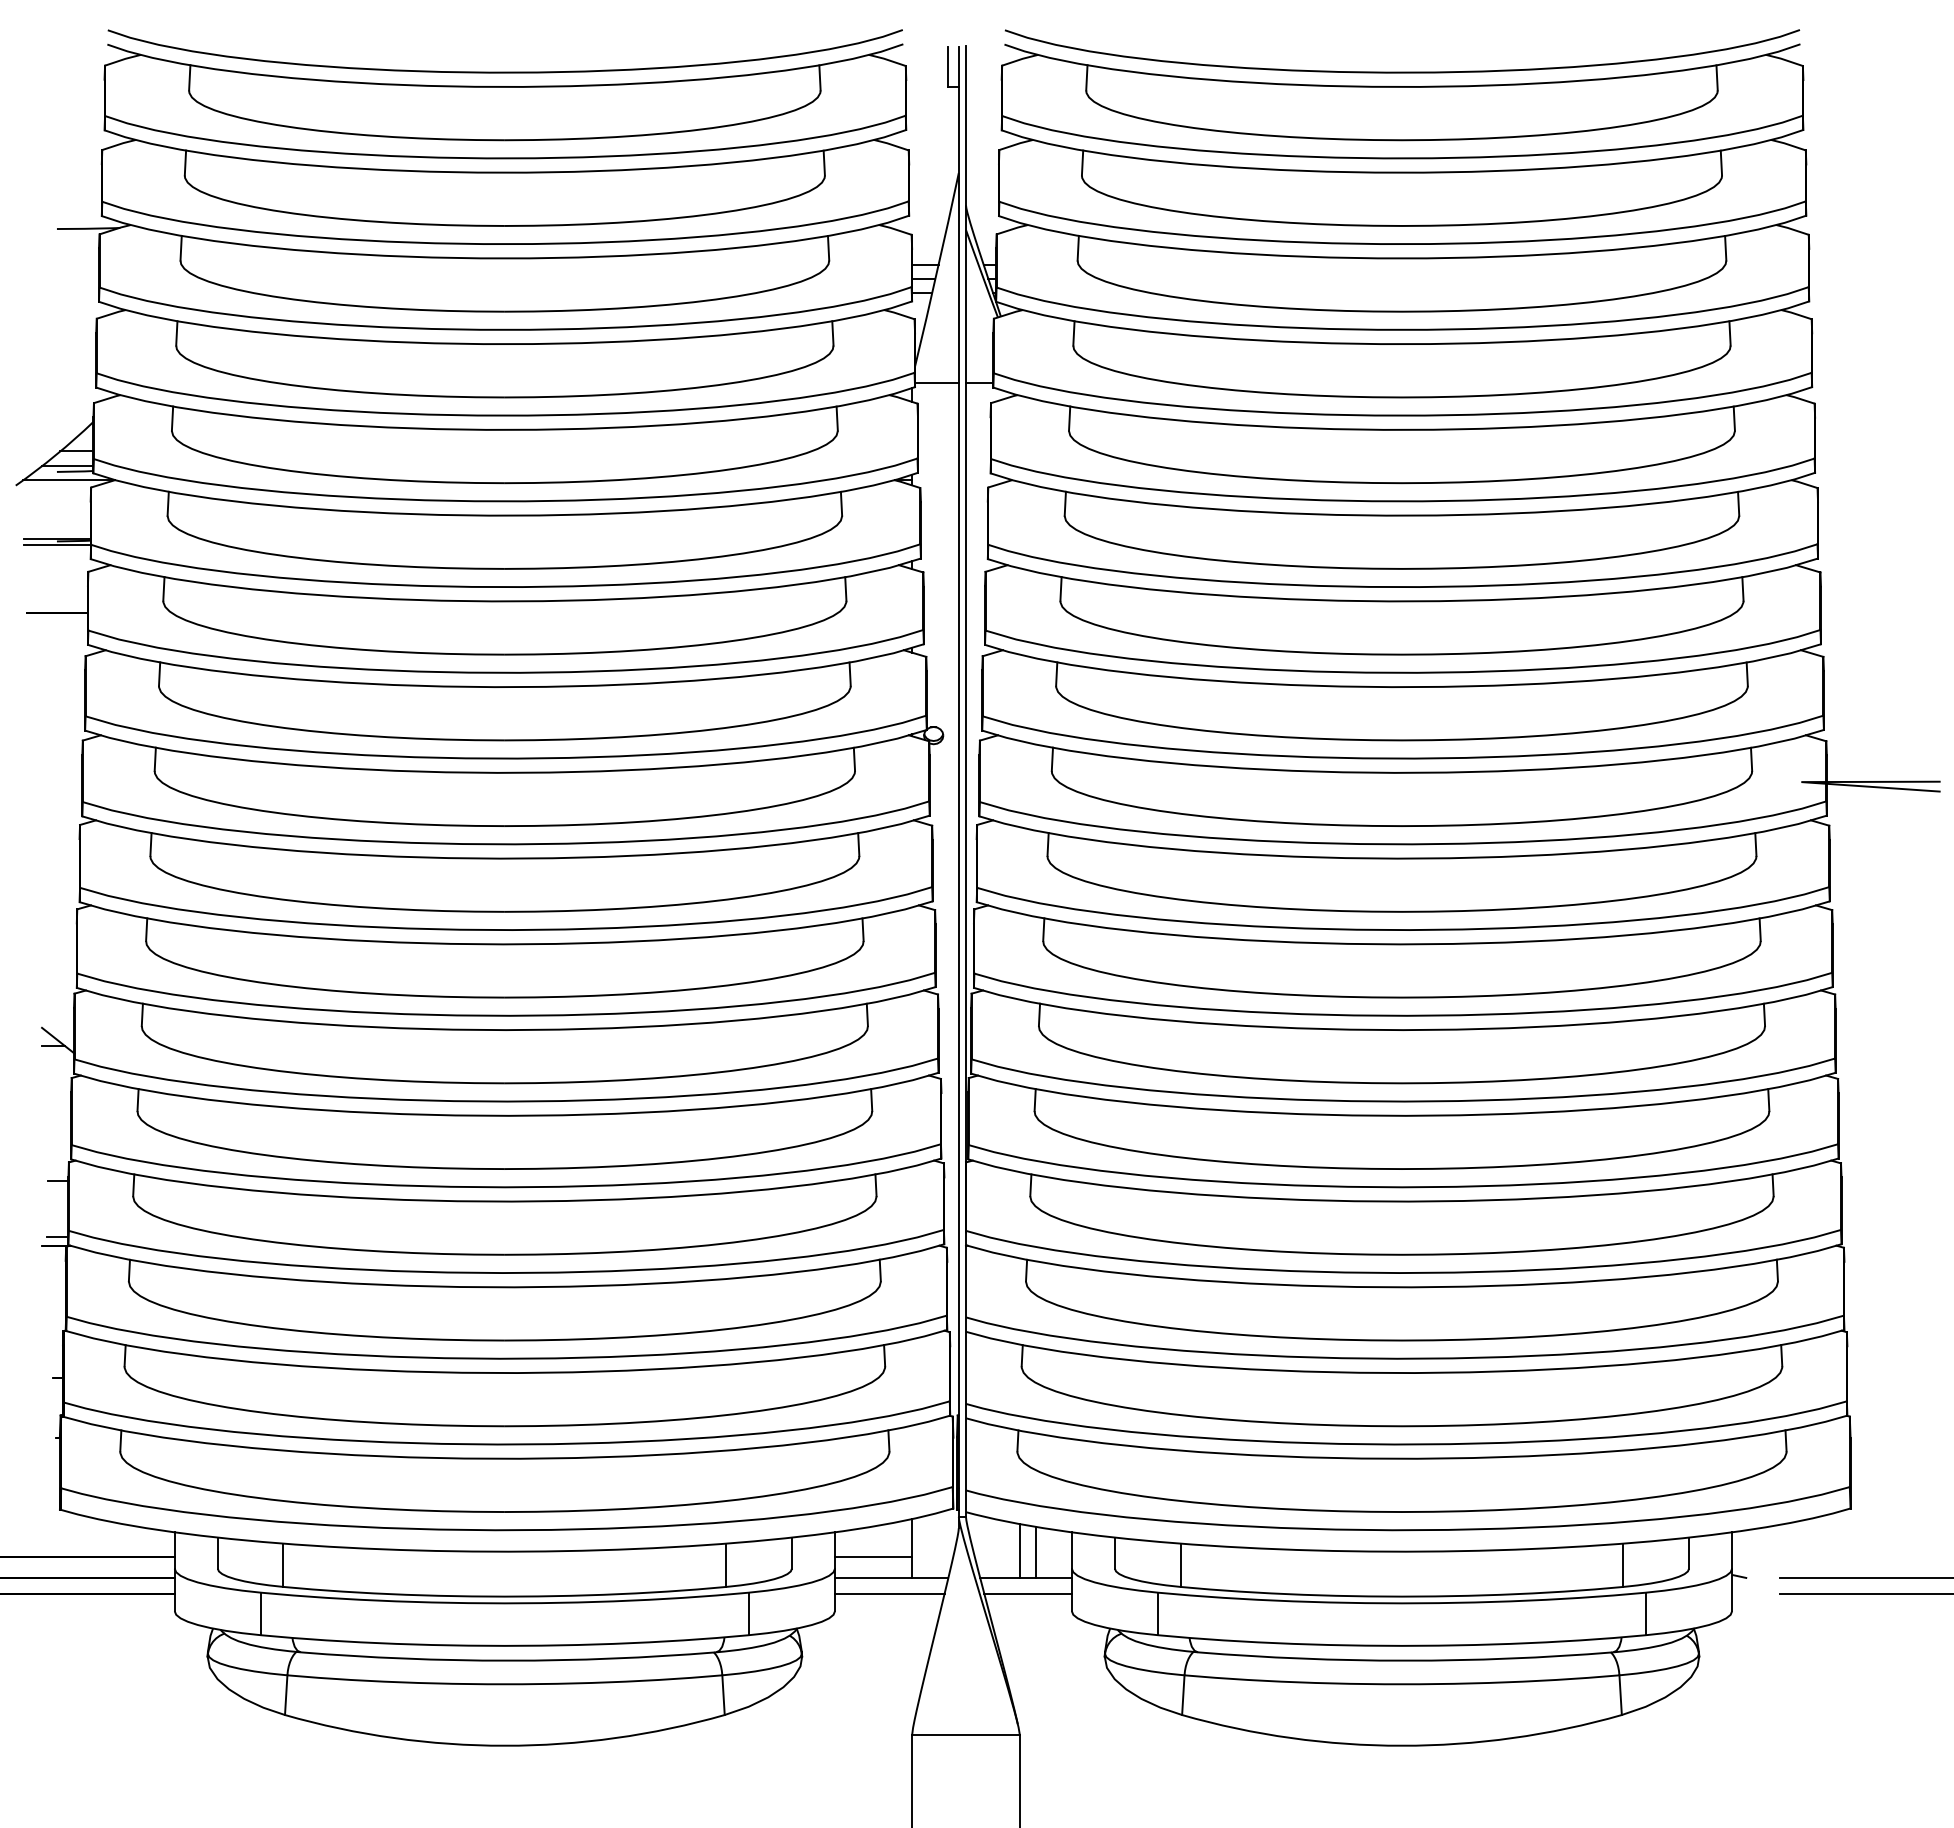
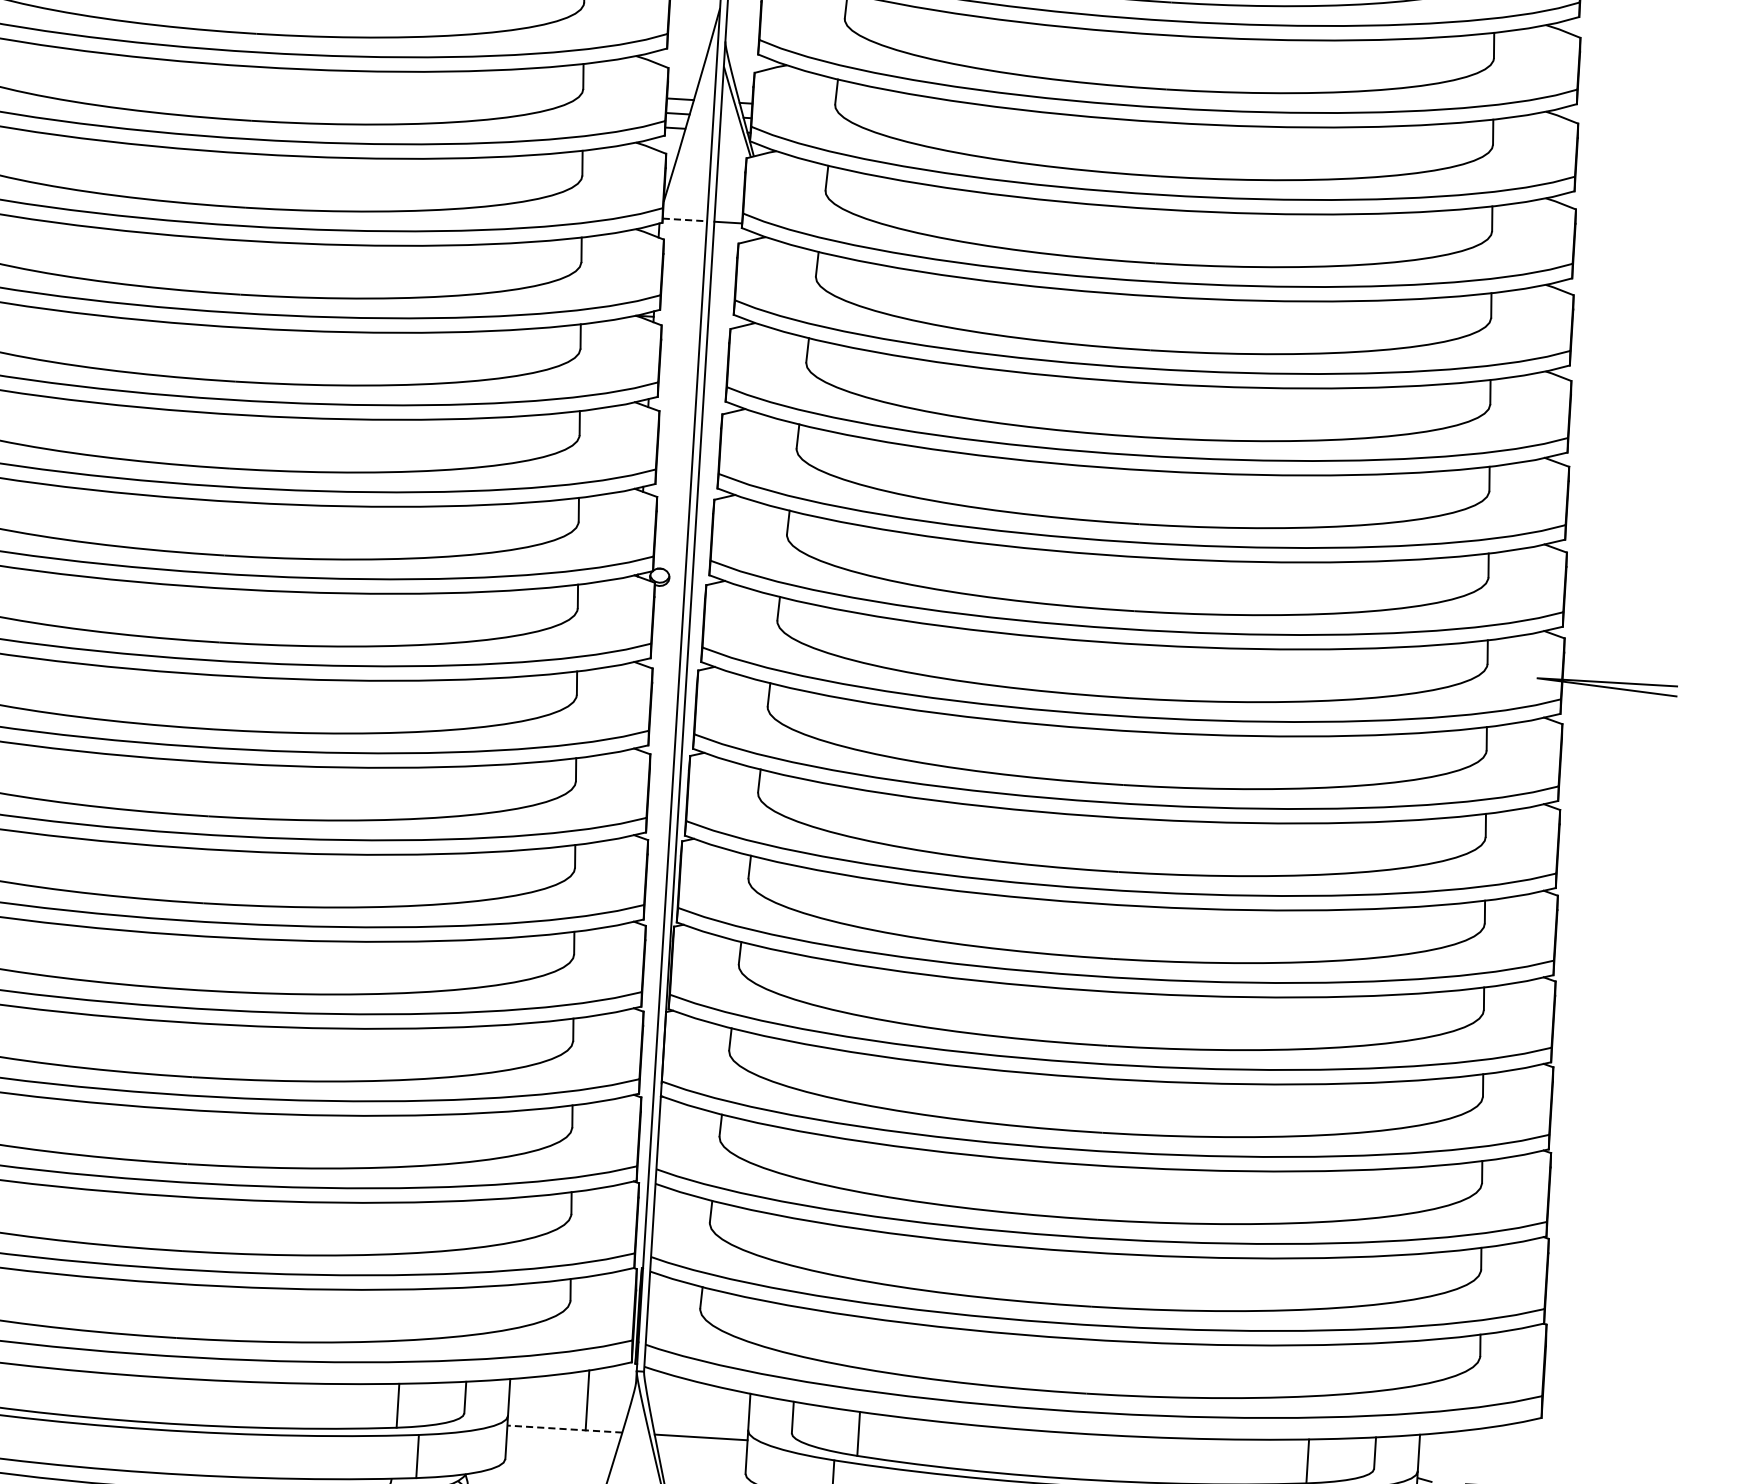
line: (936, 383) -> (684, 220), solid -> dashed
line: (1019, 1551) -> (696, 1409), removed
line: (1035, 1552) -> (712, 1411), removed
line: (873, 1556) -> (547, 1406), removed
line: (891, 1578) -> (564, 1429), solid -> dashed
line: (889, 1593) -> (561, 1444), removed
line: (1027, 1593) -> (701, 1453), removed

